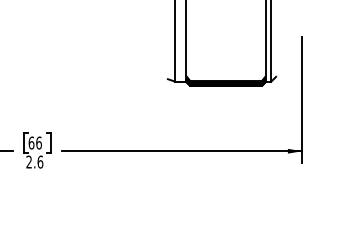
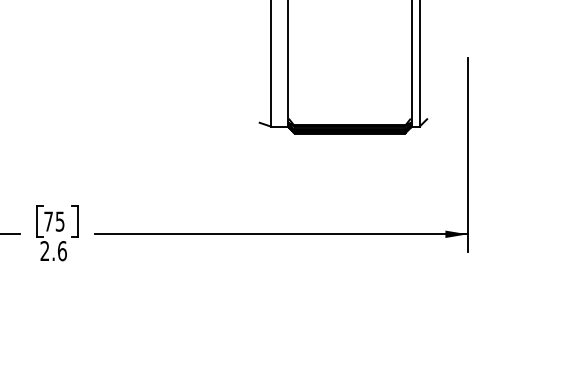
text: (34, 142) -> (53, 220), 66 -> 75

